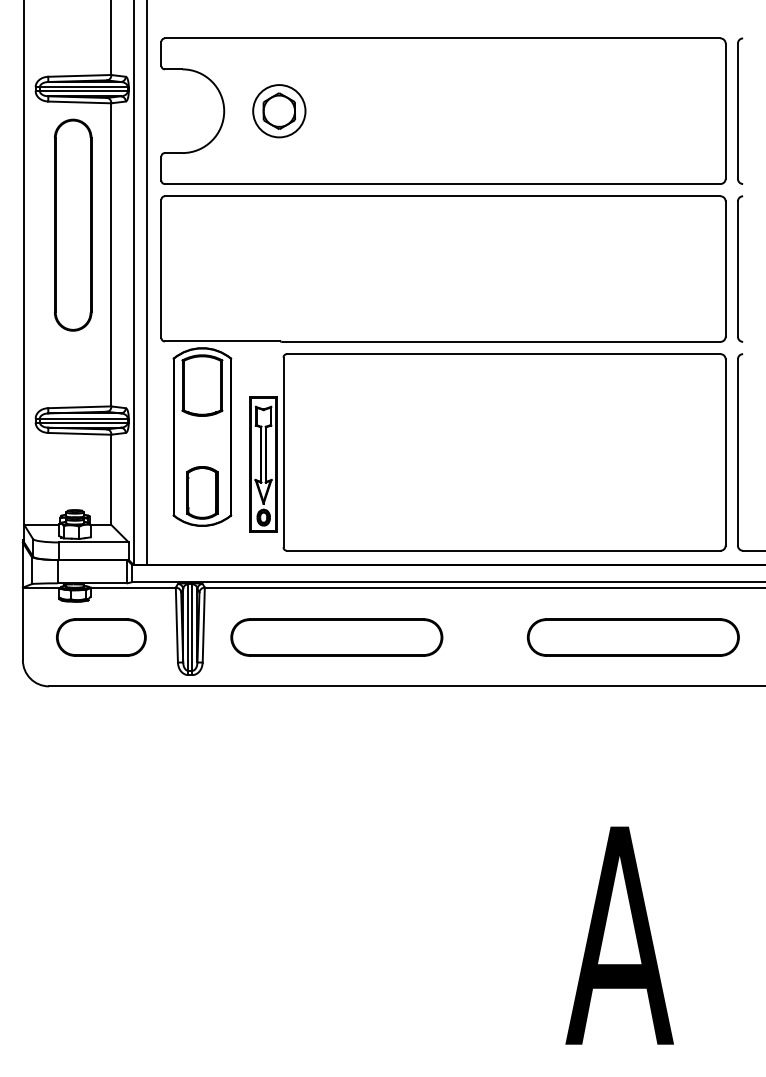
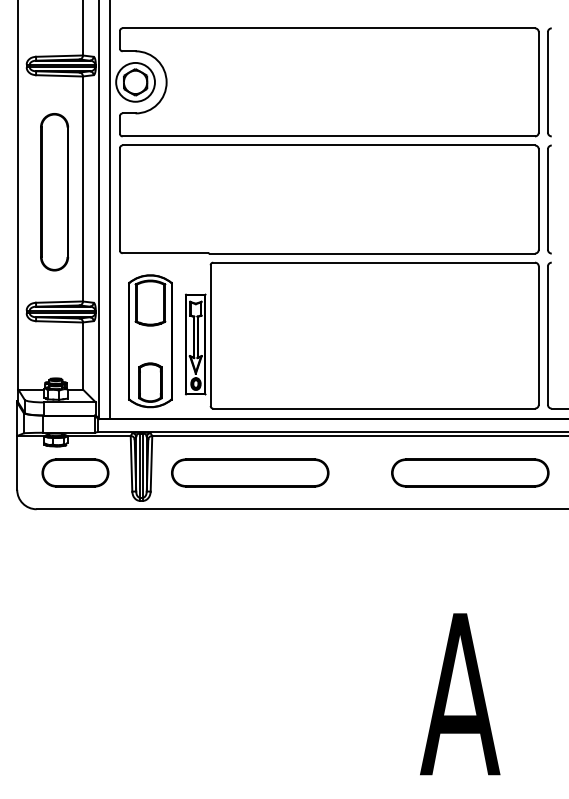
part: (279, 111) -> (135, 82), moved
part: (73, 224) -> (54, 191), moved
part: (202, 436) -> (150, 340), moved

